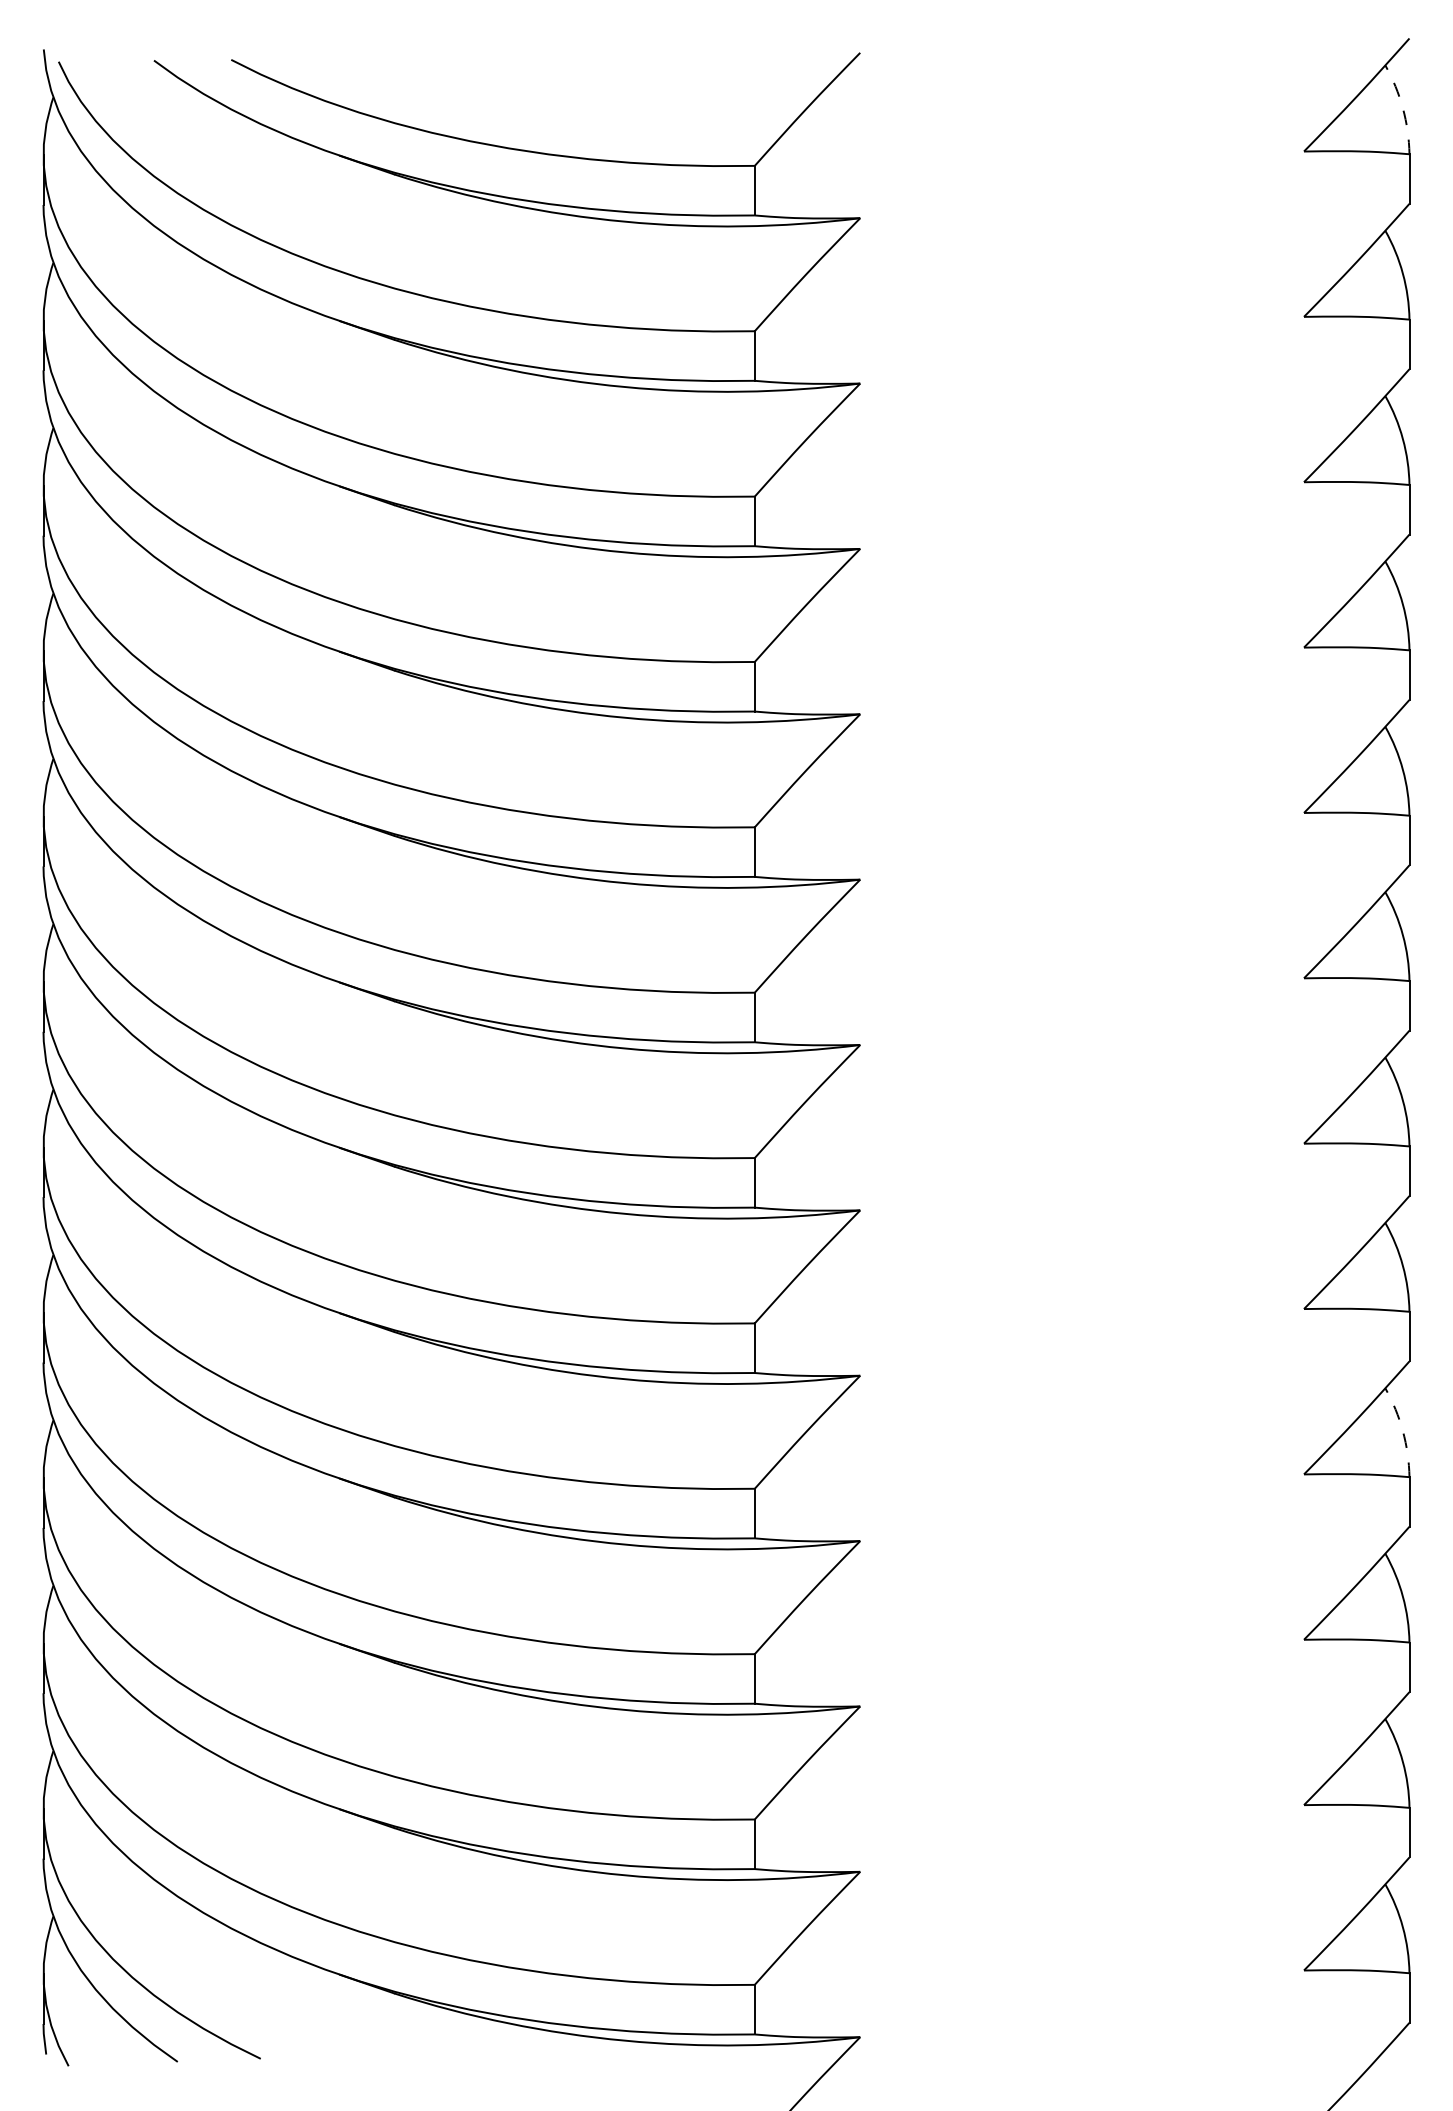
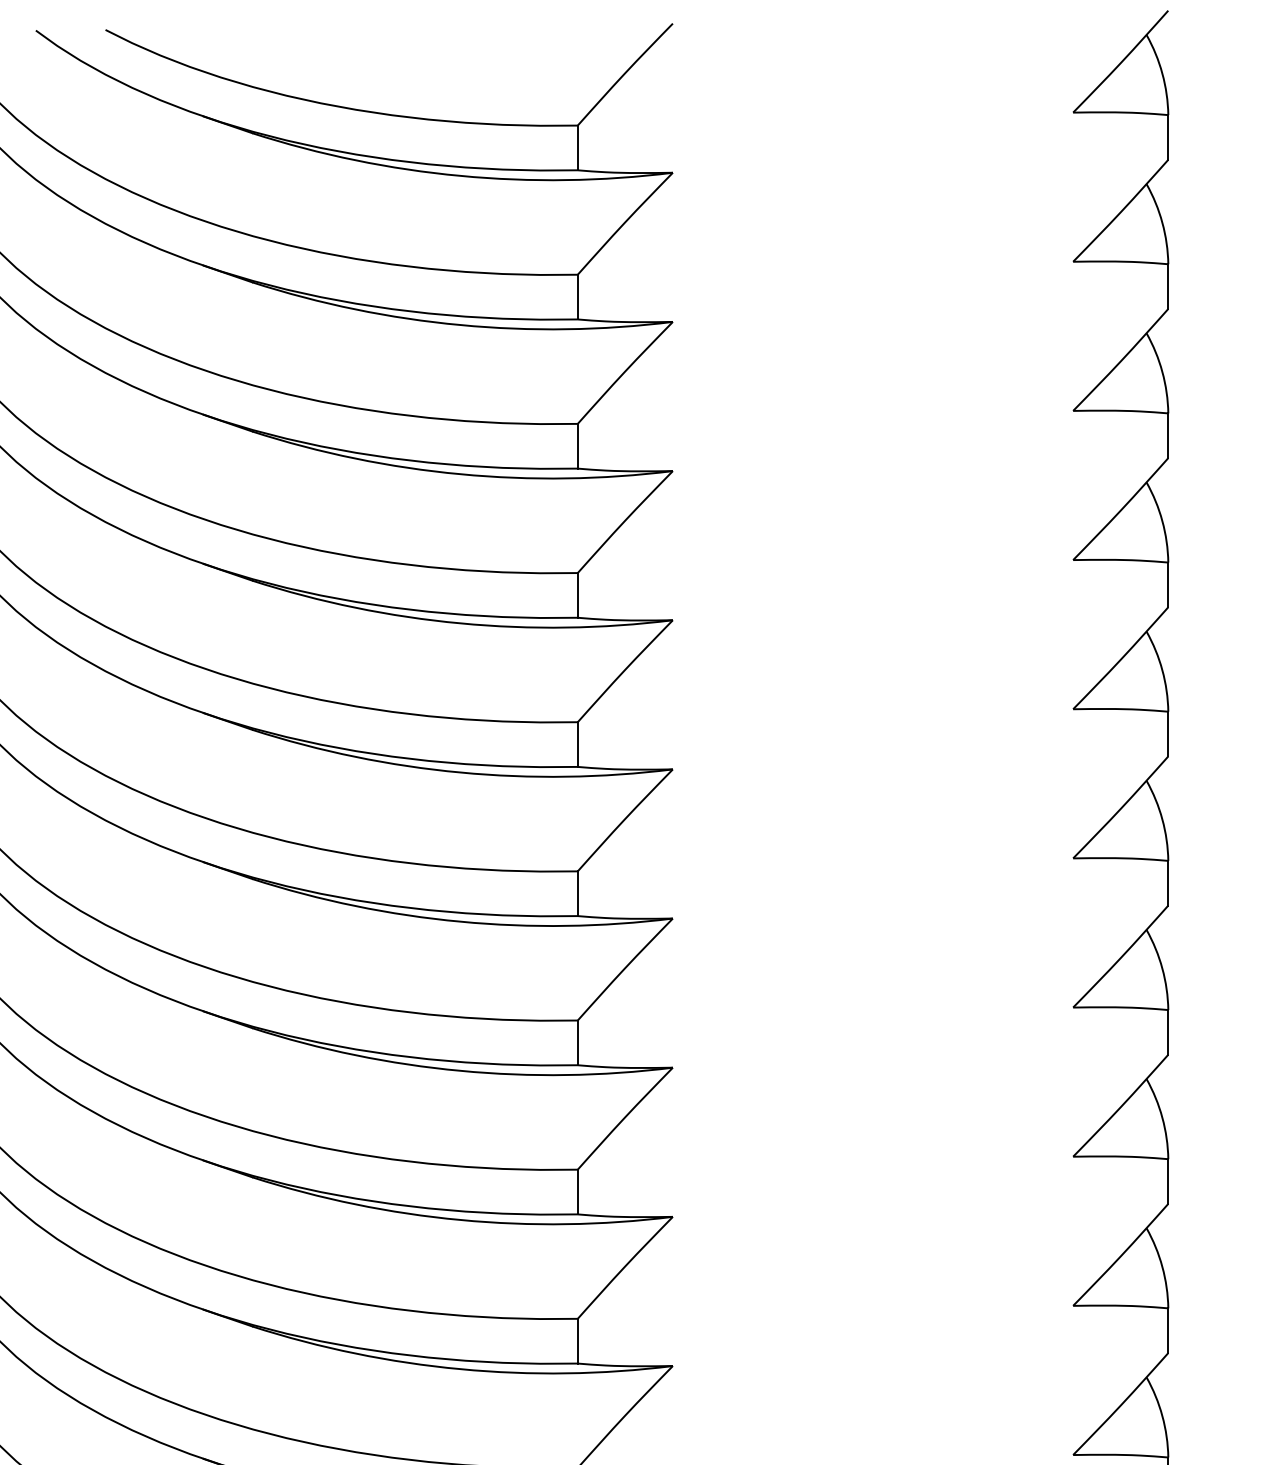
arc: (1402, 108) -> (1162, 73), dashed -> solid
arc: (1402, 1431) -> (1162, 1267), dashed -> solid

